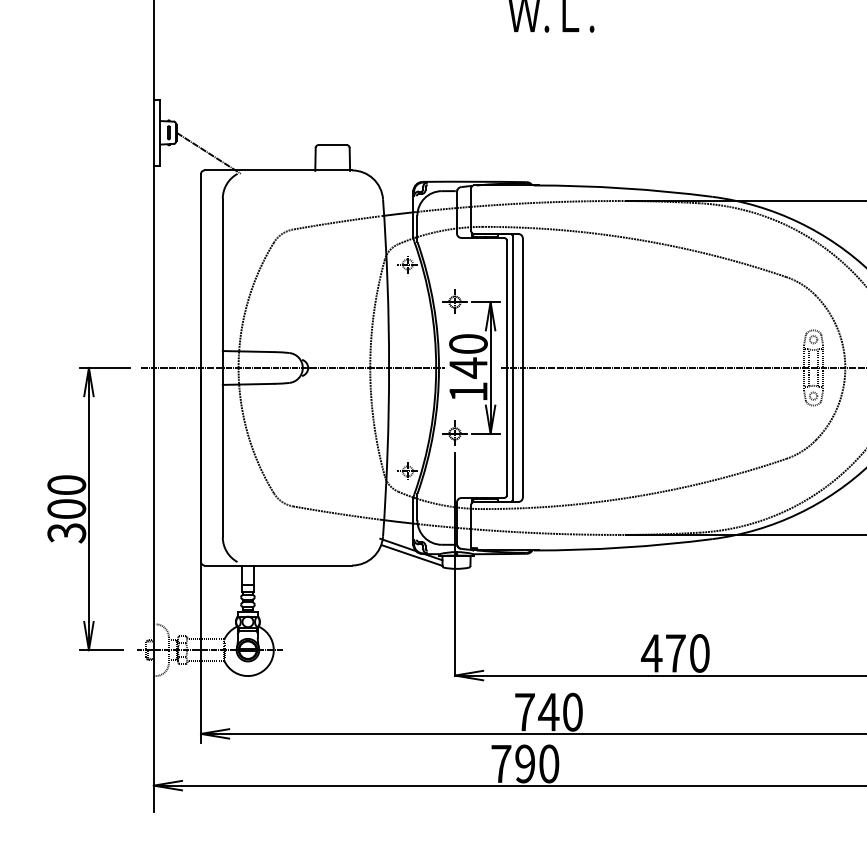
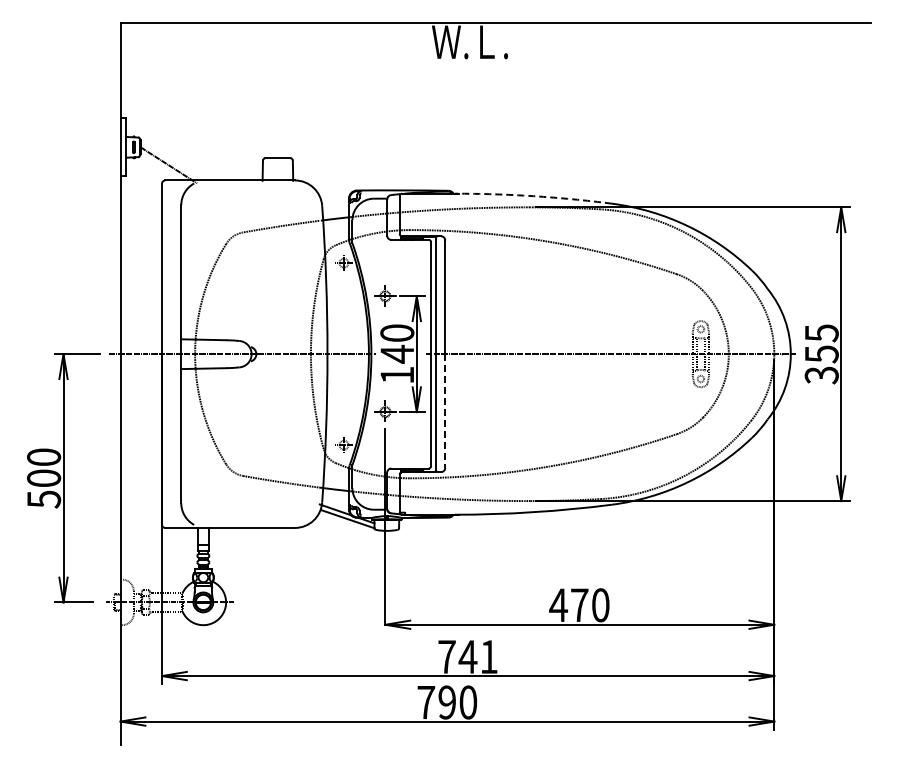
arc: (623, 188) -> (533, 196), solid -> dashed
line: (523, 433) -> (445, 411), solid -> dashed
text: (66, 533) -> (43, 499), 300 -> 500
text: (572, 712) -> (488, 657), 740 -> 741

